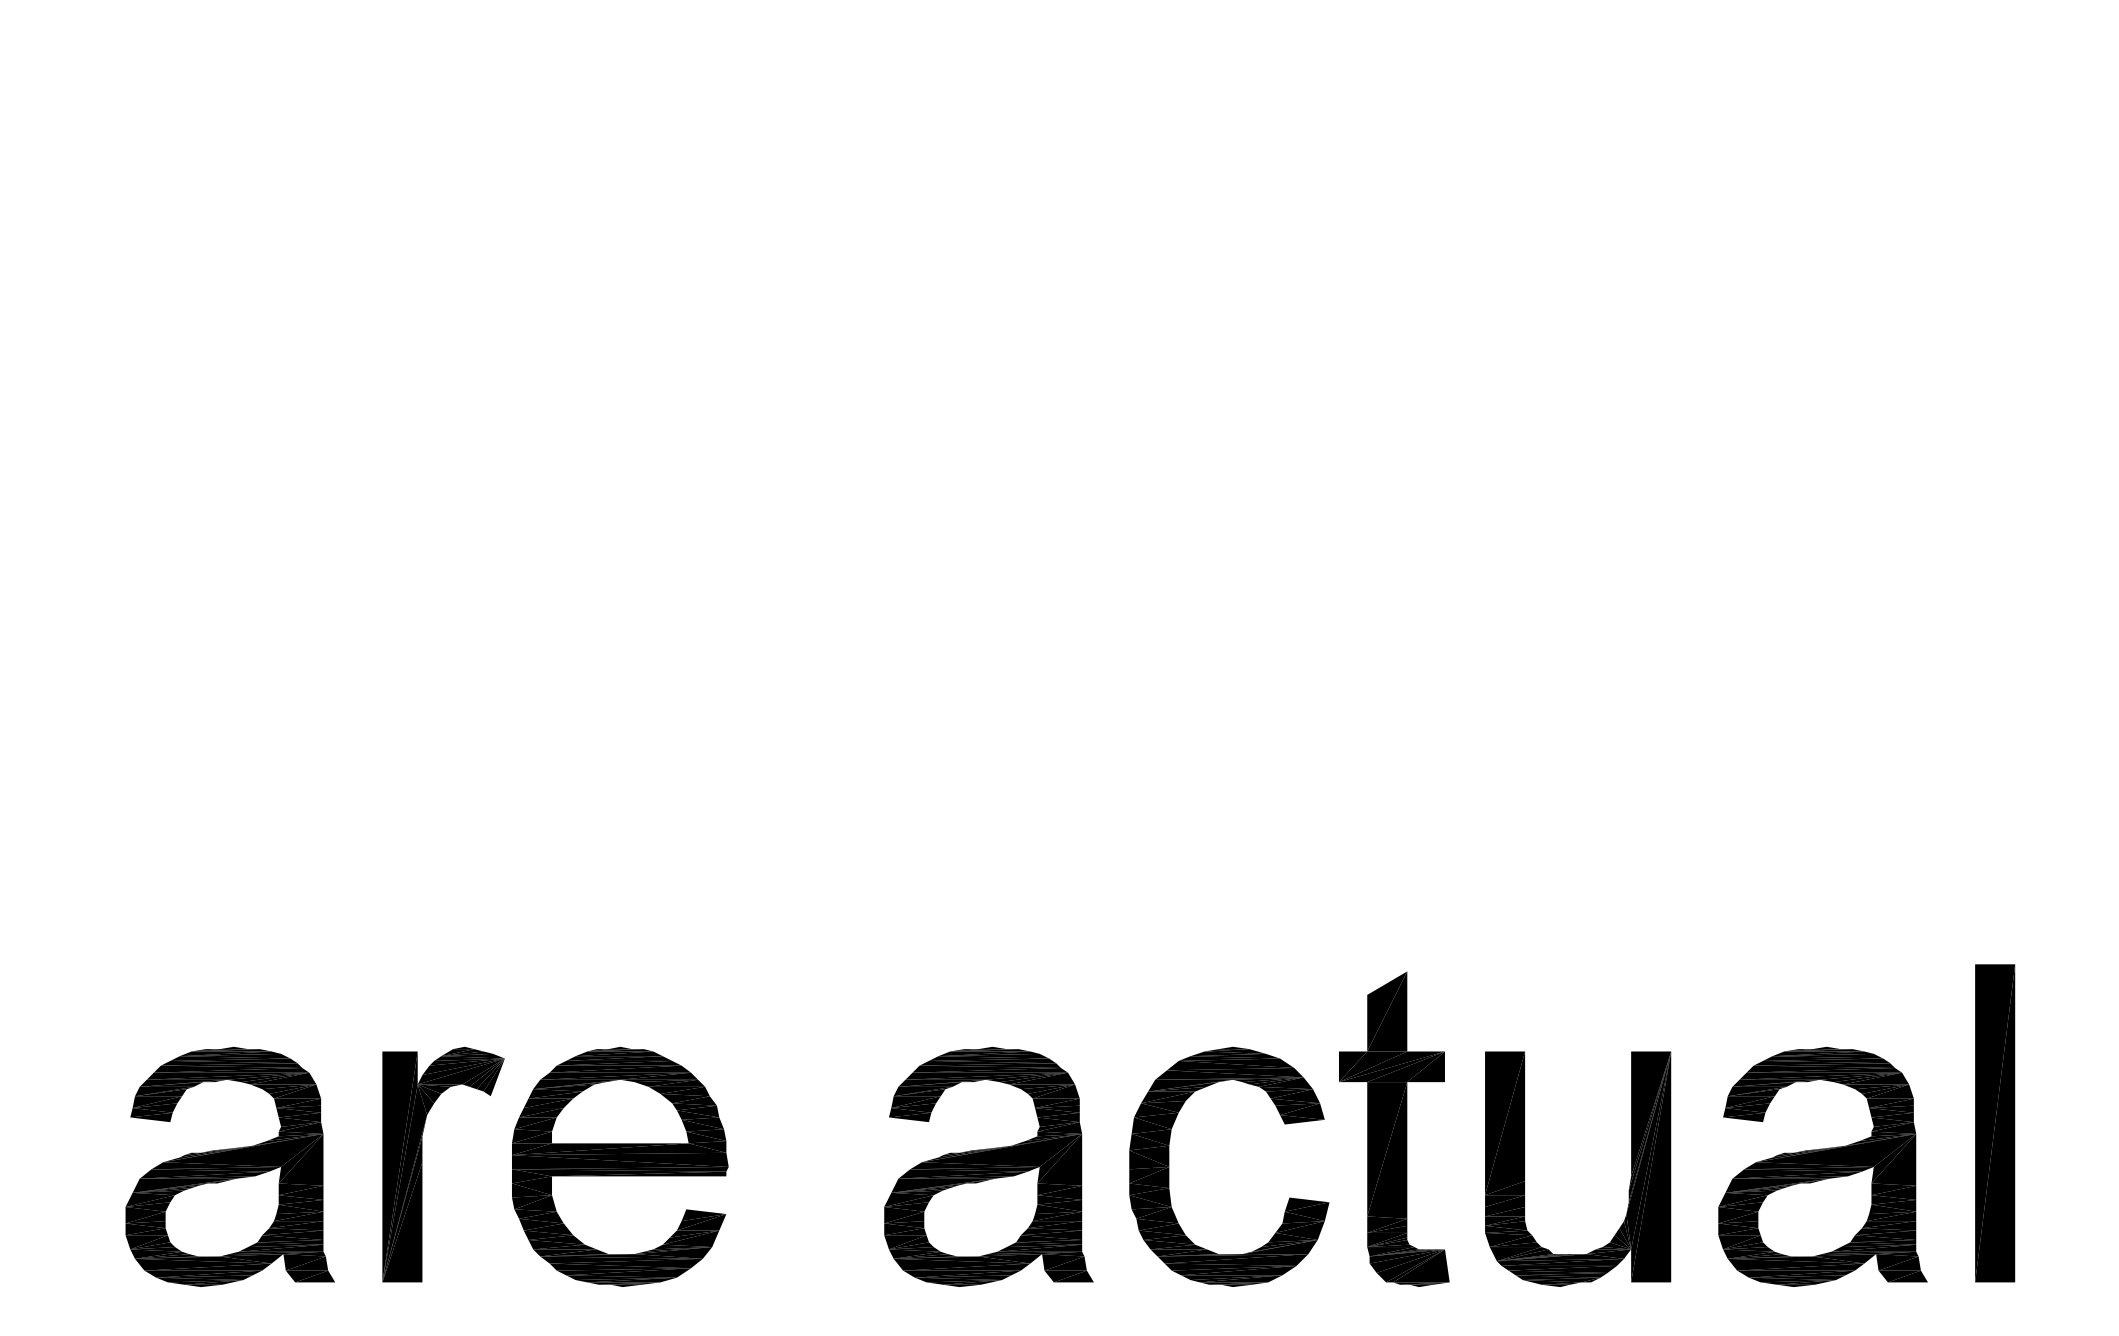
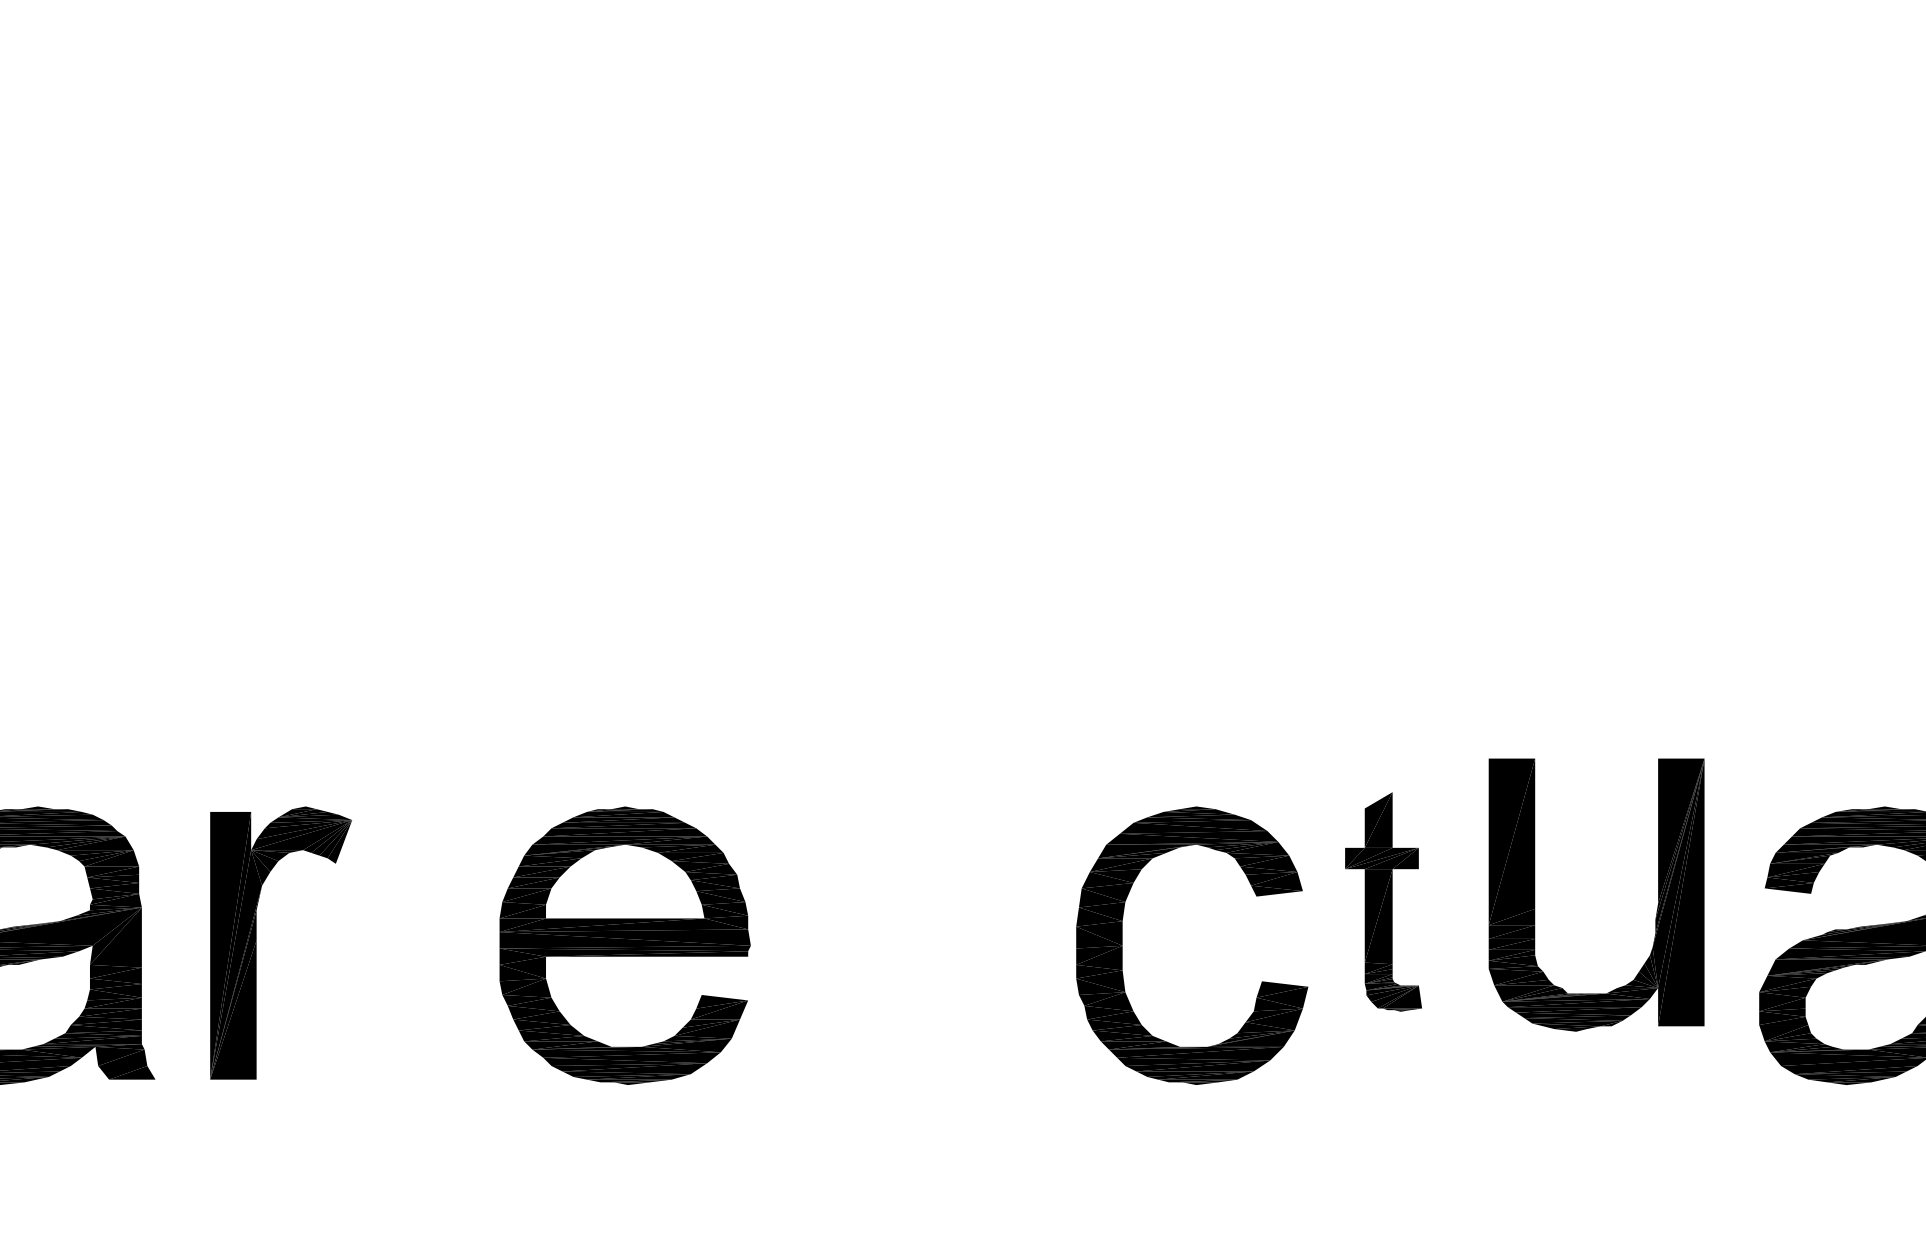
part: (1394, 1128) -> (1383, 901), size x0.6
part: (620, 1166) -> (625, 945), moved
part: (988, 1166) -> (912, 945), removed
part: (1630, 1178) -> (1657, 905), moved

